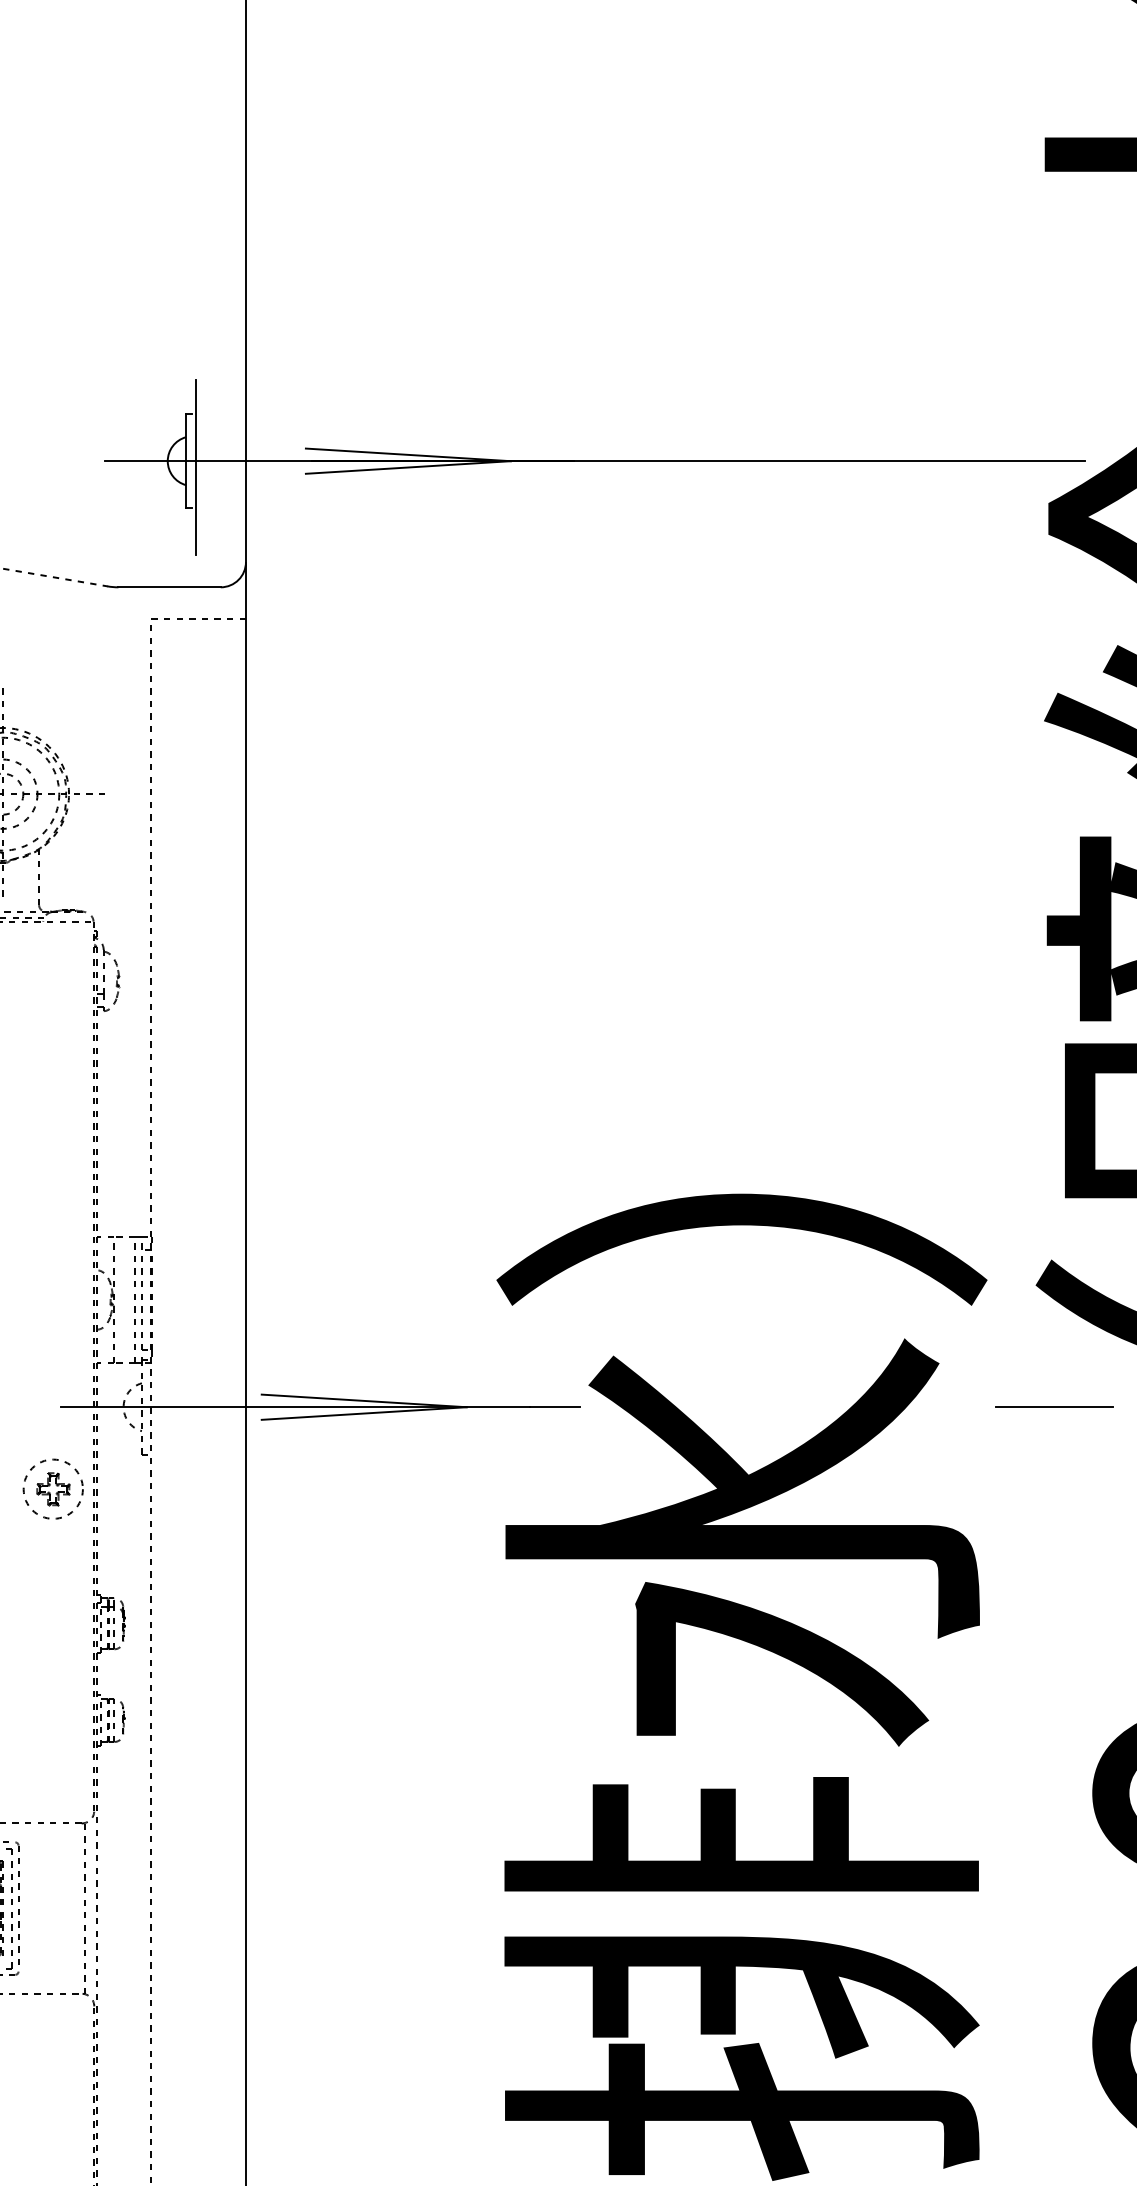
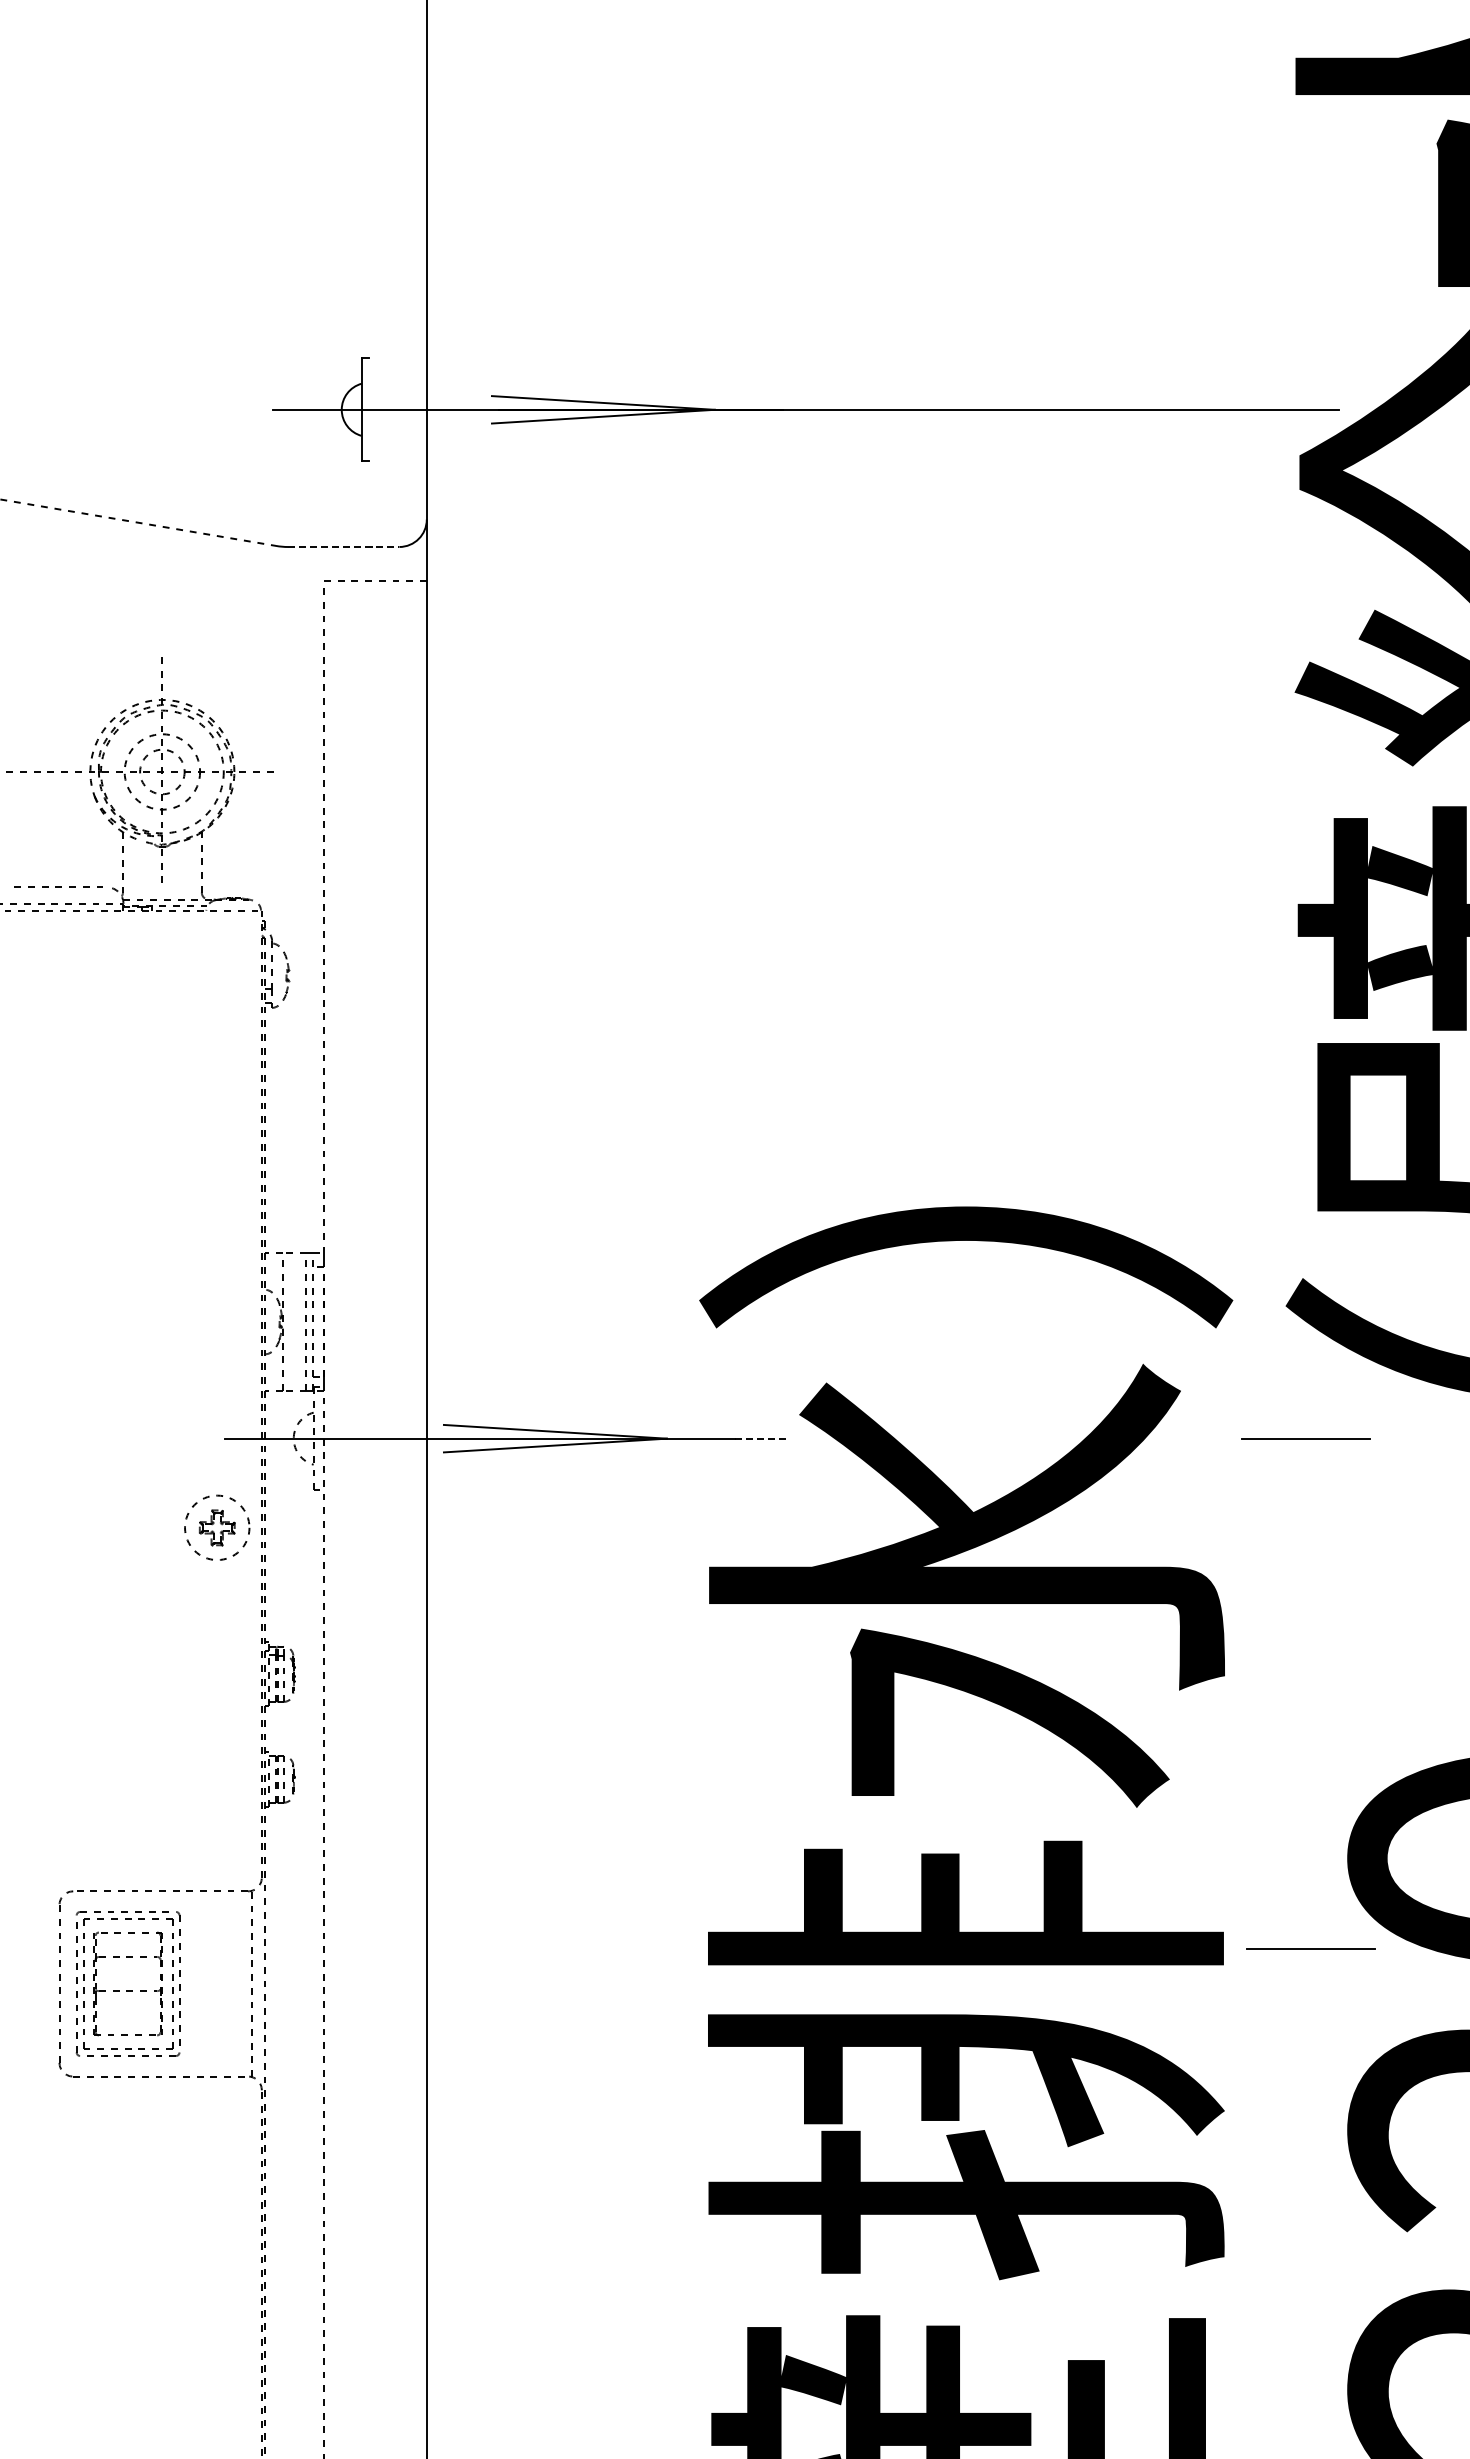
line: (195, 467) -> (371, 416), removed
line: (169, 587) -> (343, 547), solid -> dashed
line: (555, 1407) -> (763, 1438), solid -> dashed
line: (1058, 1876) -> (1310, 1948), added

